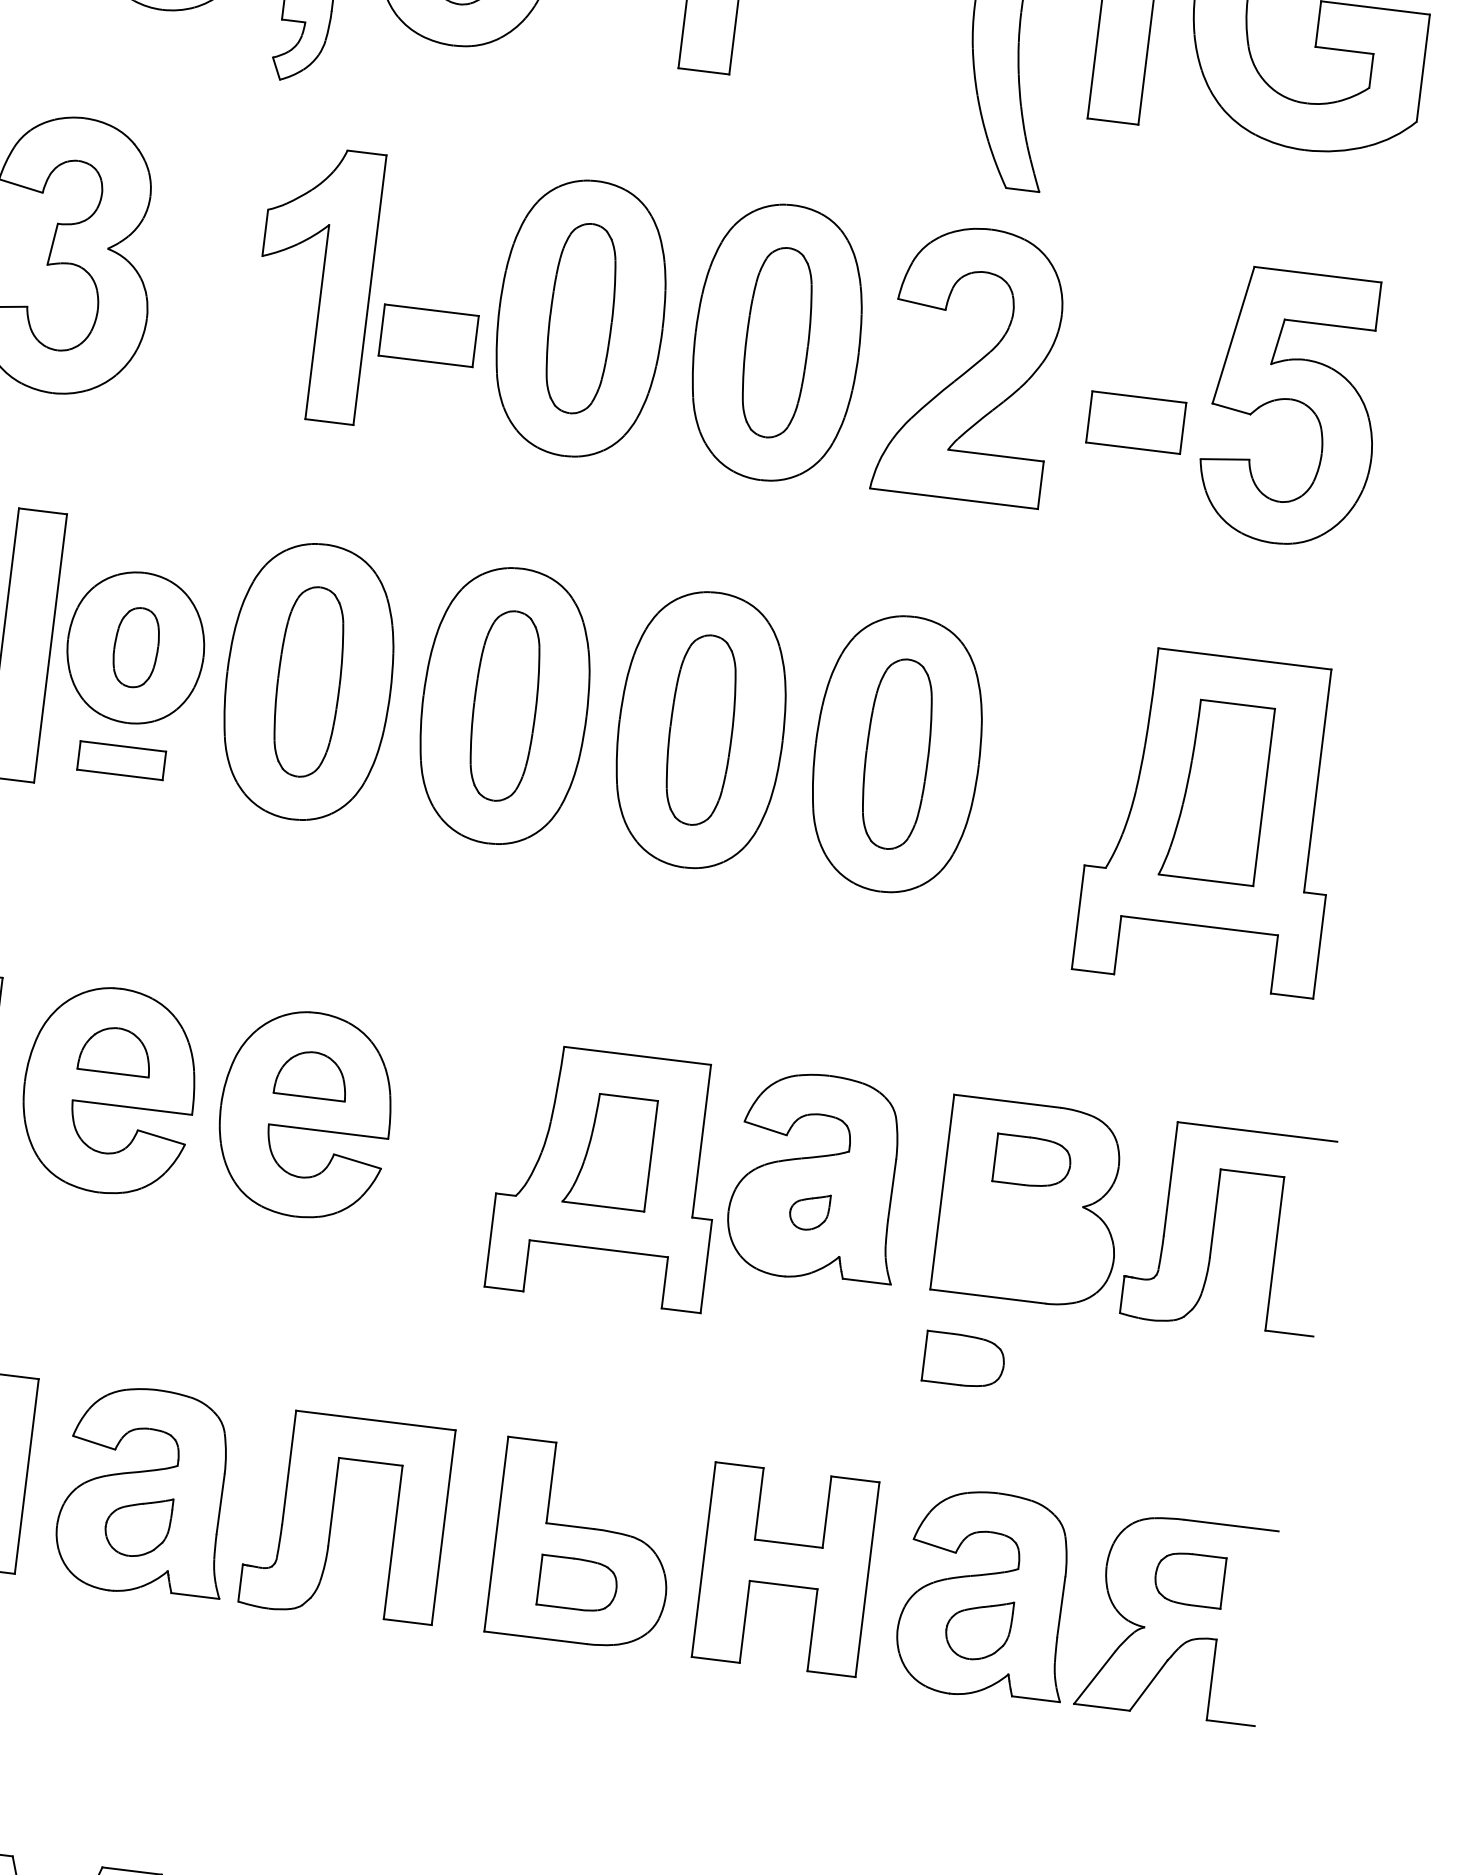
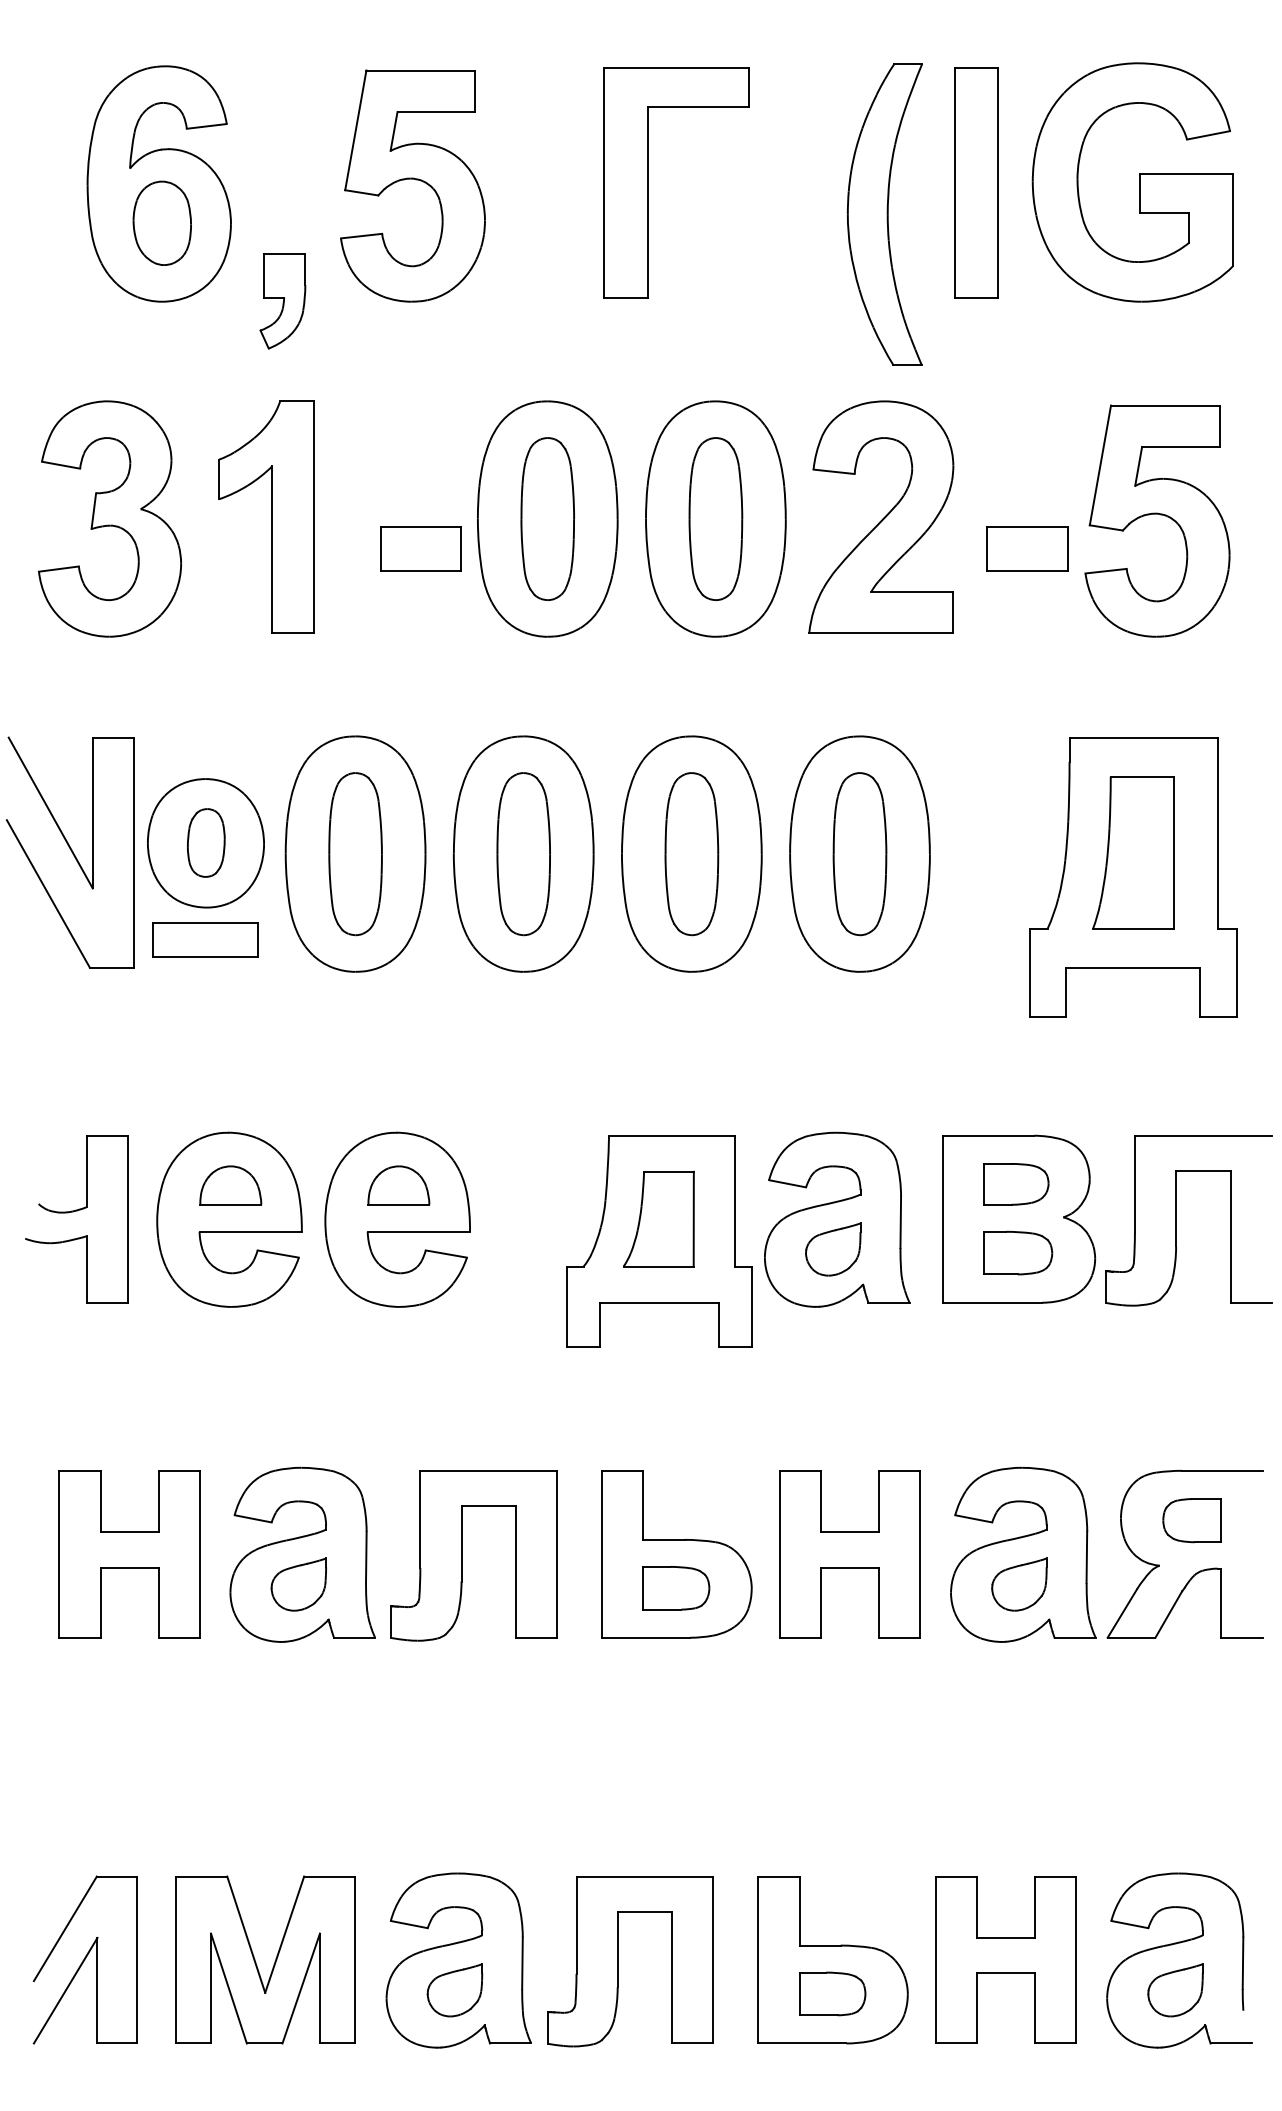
part: (315, 282) -> (266, 516), moved
part: (121, 760) -> (205, 939), size x1.43
part: (809, 1211) -> (833, 1249), size x1.67
part: (964, 1359) -> (1018, 1252), moved

